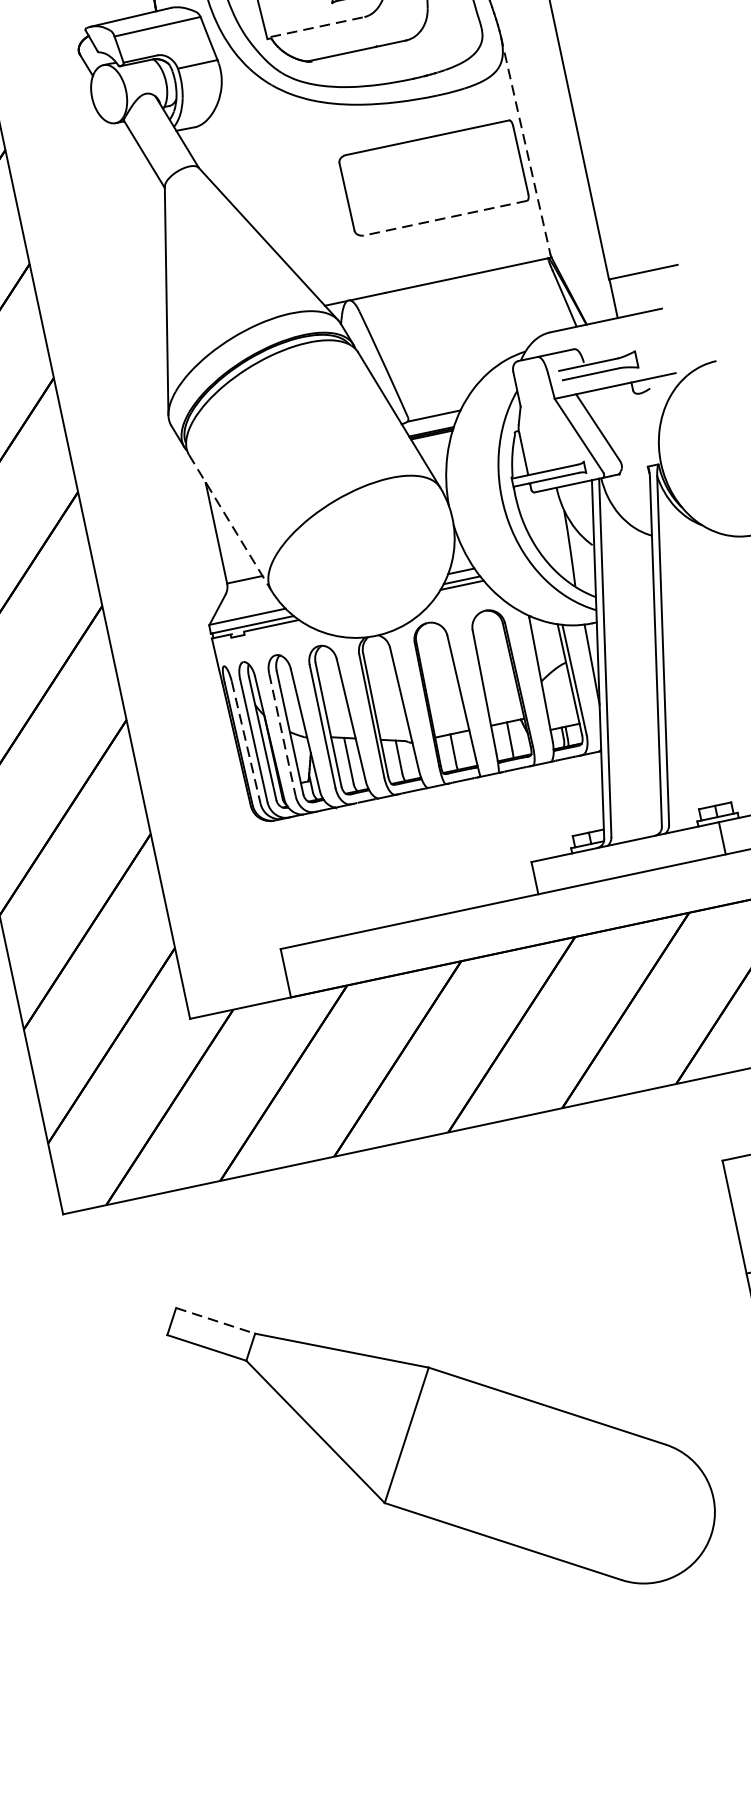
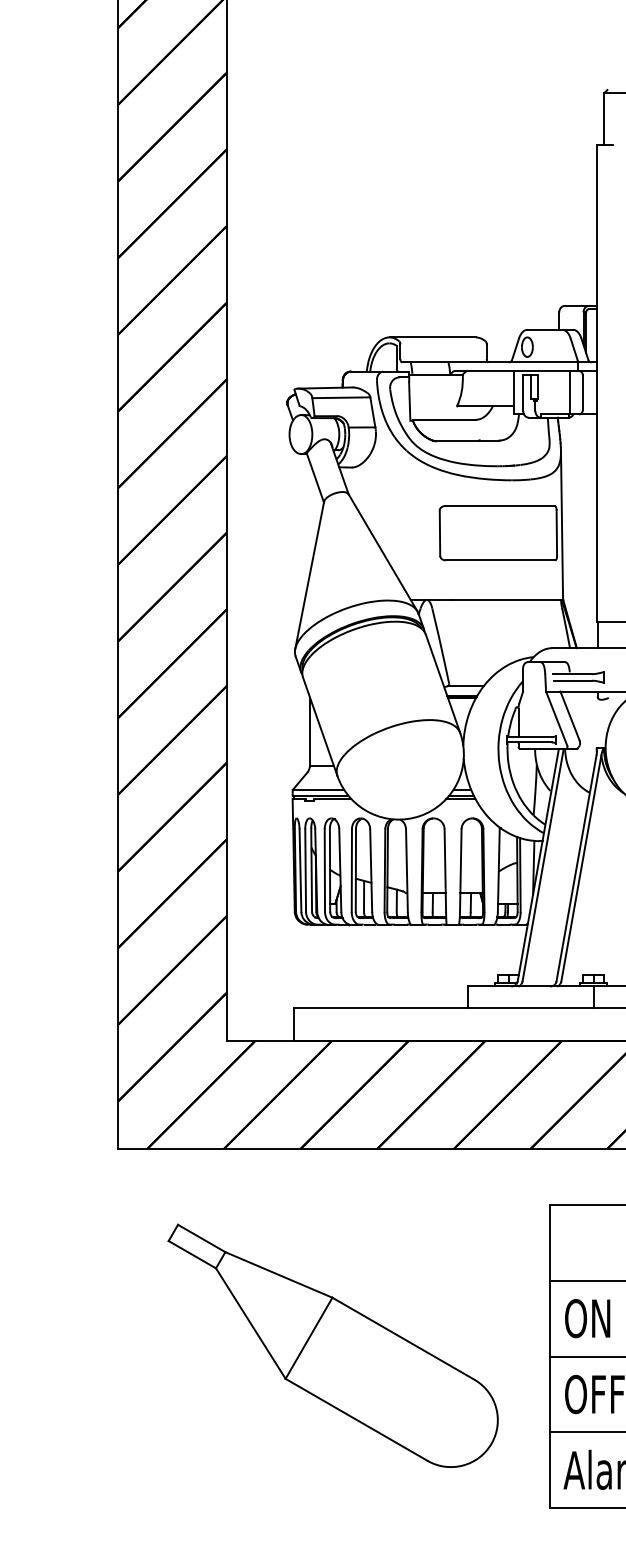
line: (317, 26) -> (444, 419), dashed -> solid
line: (526, 145) -> (562, 524), dashed -> solid
line: (445, 218) -> (500, 560), dashed -> solid
line: (230, 523) -> (320, 727), dashed -> solid
line: (282, 736) -> (324, 871), dashed -> solid
line: (246, 744) -> (300, 871), dashed -> solid
line: (216, 1320) -> (202, 1238), dashed -> solid

